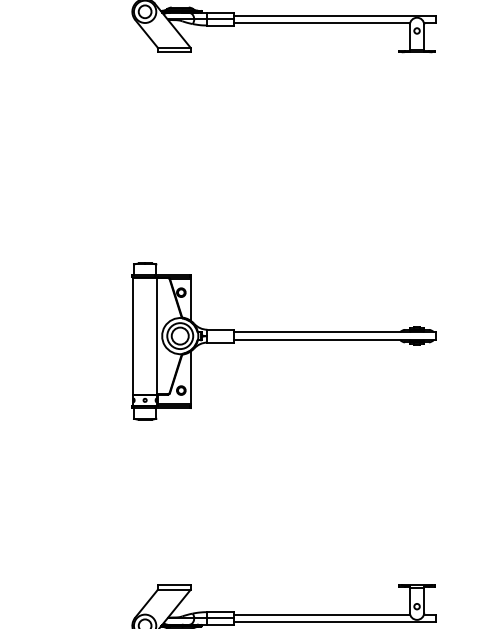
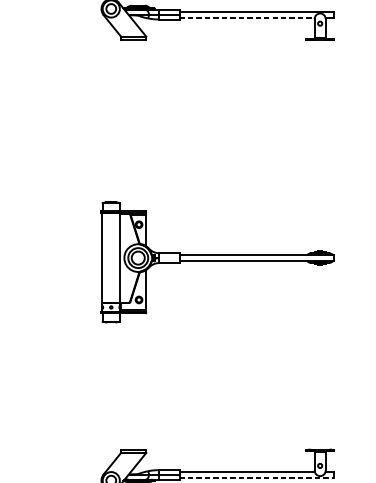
line: (322, 23) -> (247, 17), solid -> dashed
line: (334, 622) -> (256, 478), solid -> dashed

